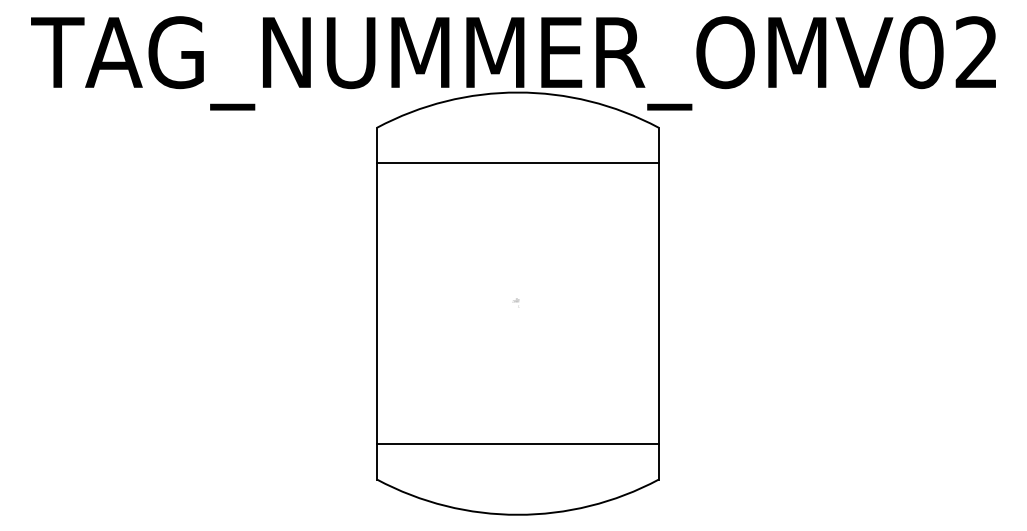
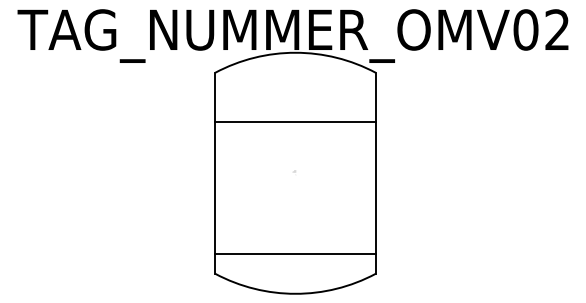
line: (517, 162) -> (295, 121), moved

